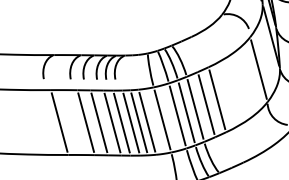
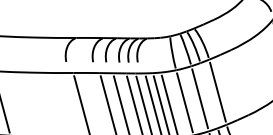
line: (217, 99) -> (239, 82), removed
line: (206, 104) -> (228, 87), removed
line: (186, 112) -> (208, 95), removed

